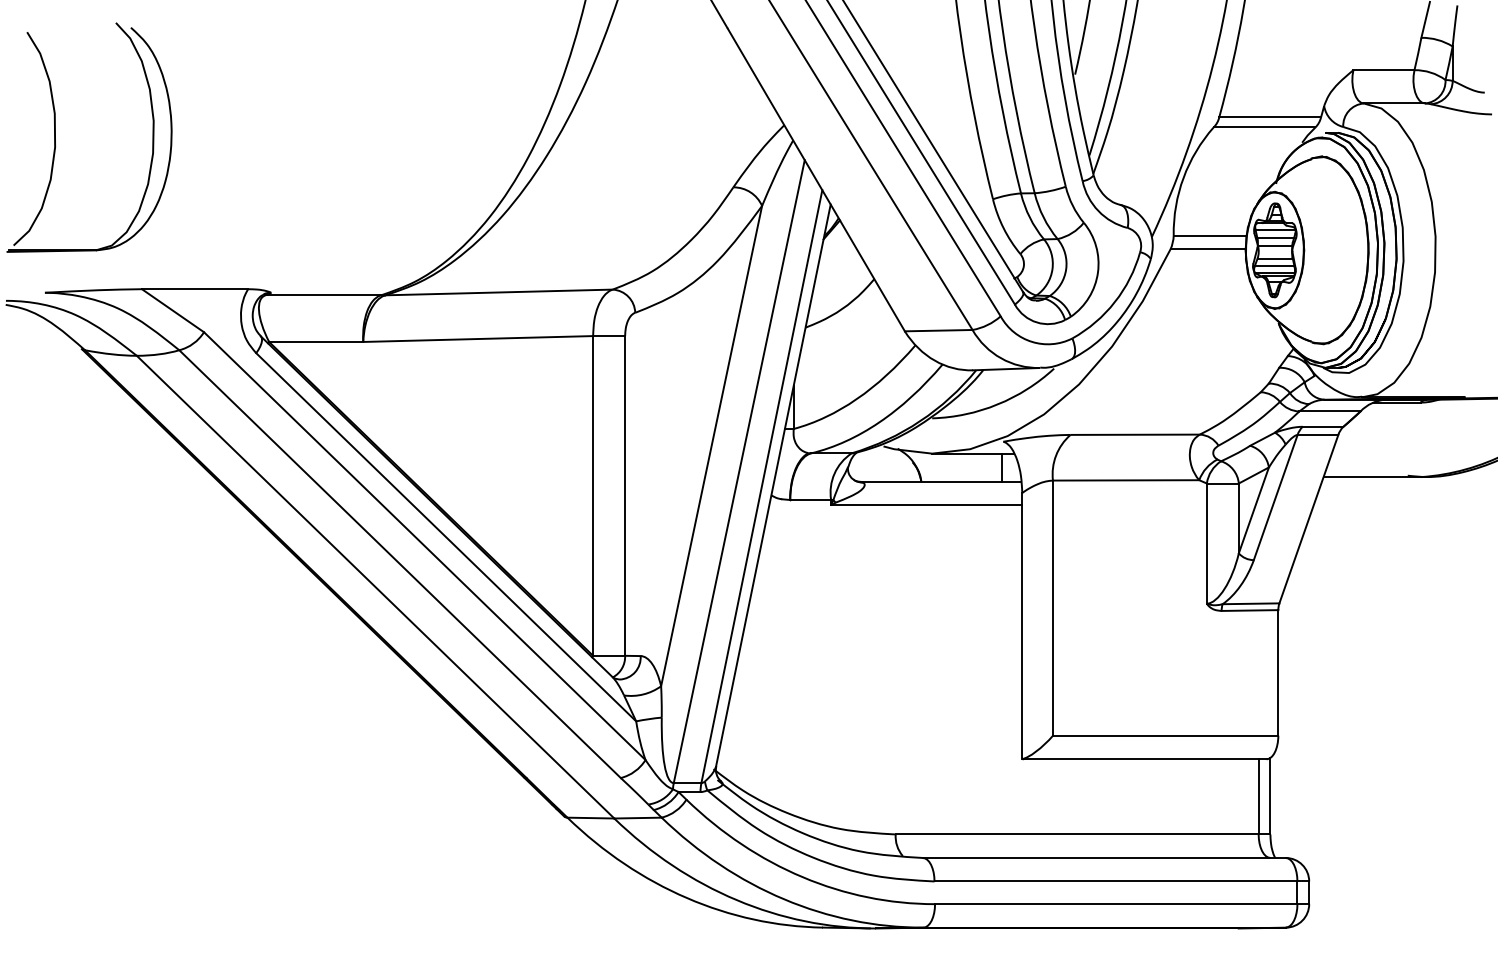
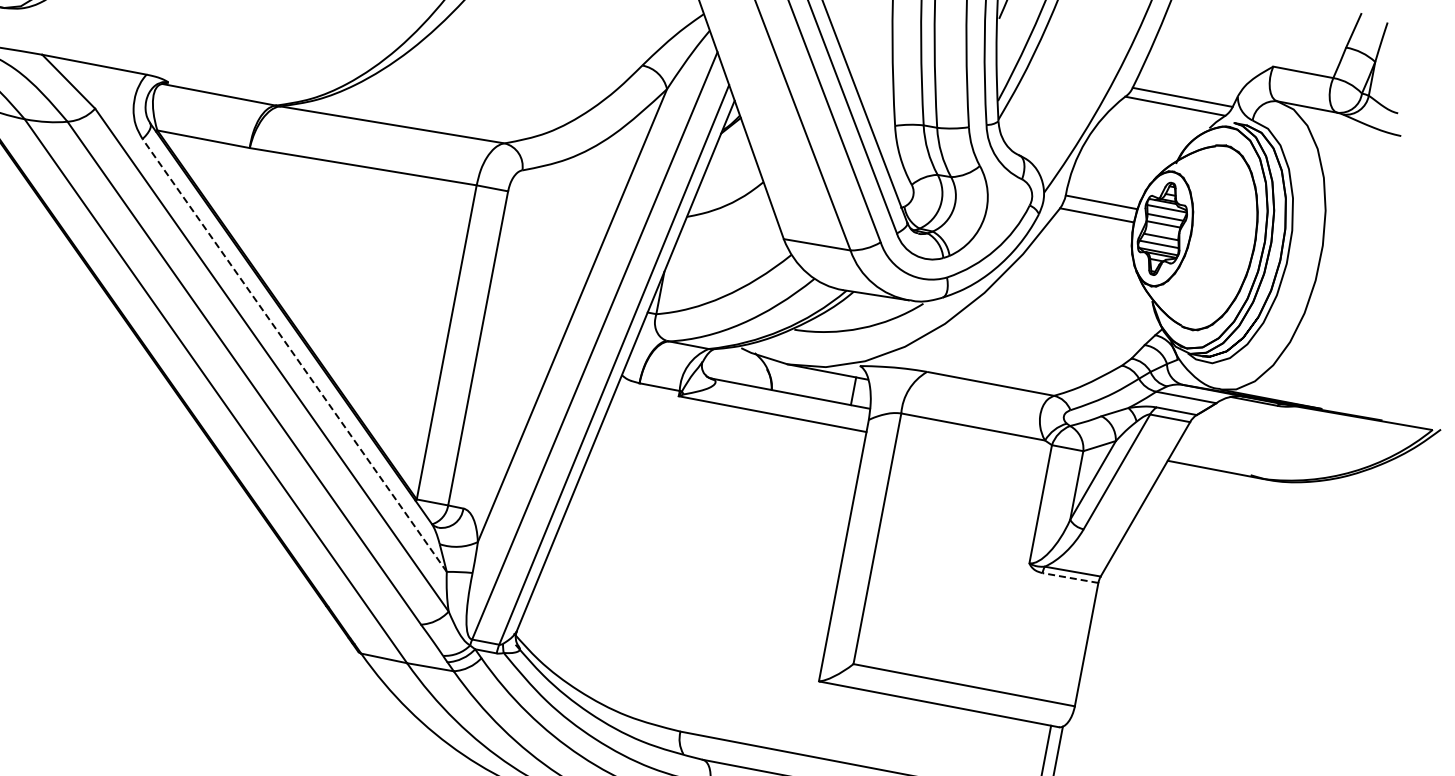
line: (446, 537) -> (294, 355), solid -> dashed
line: (1249, 610) -> (1070, 577), solid -> dashed

